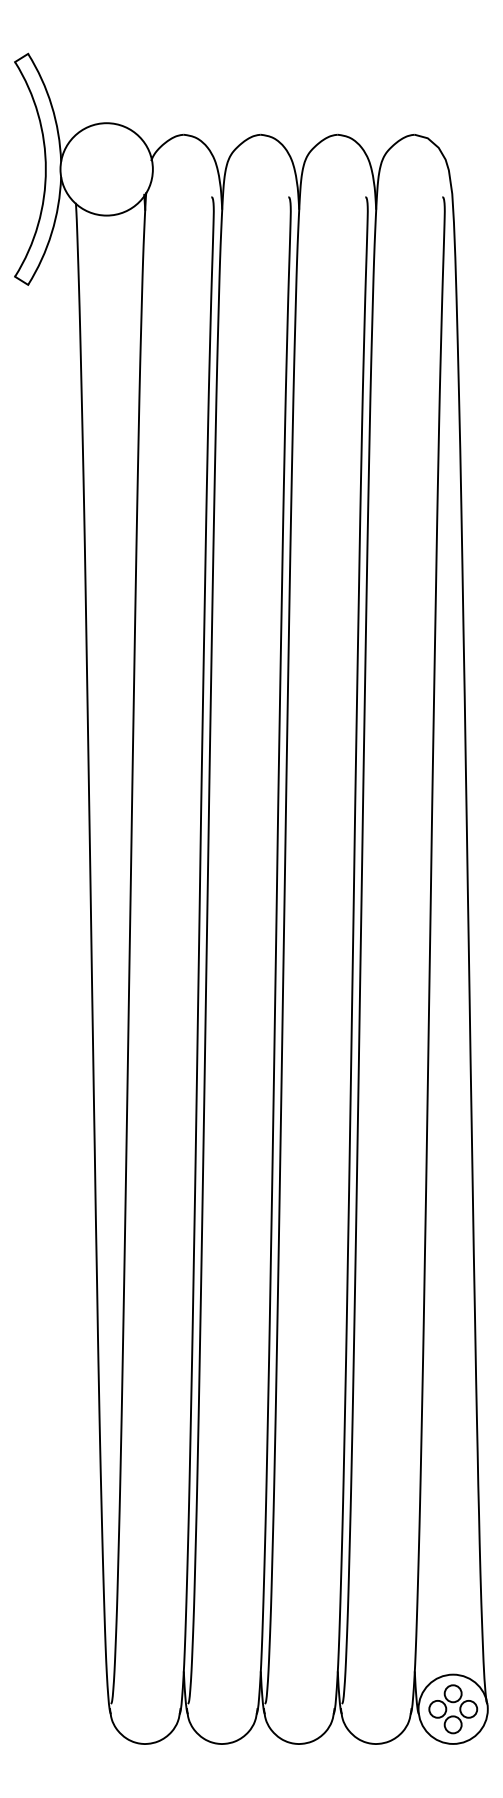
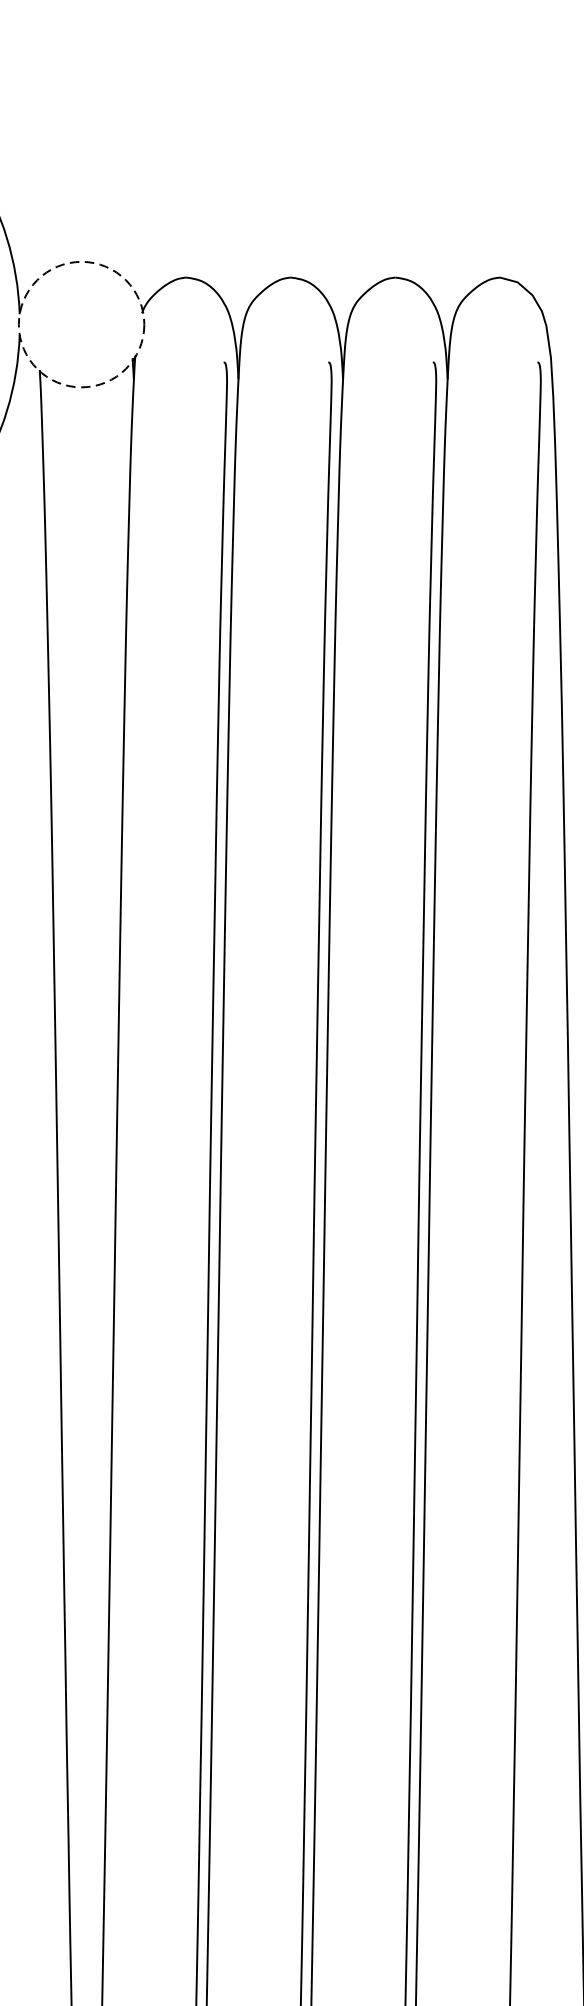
circle: (106, 169) -> (81, 324), solid -> dashed

